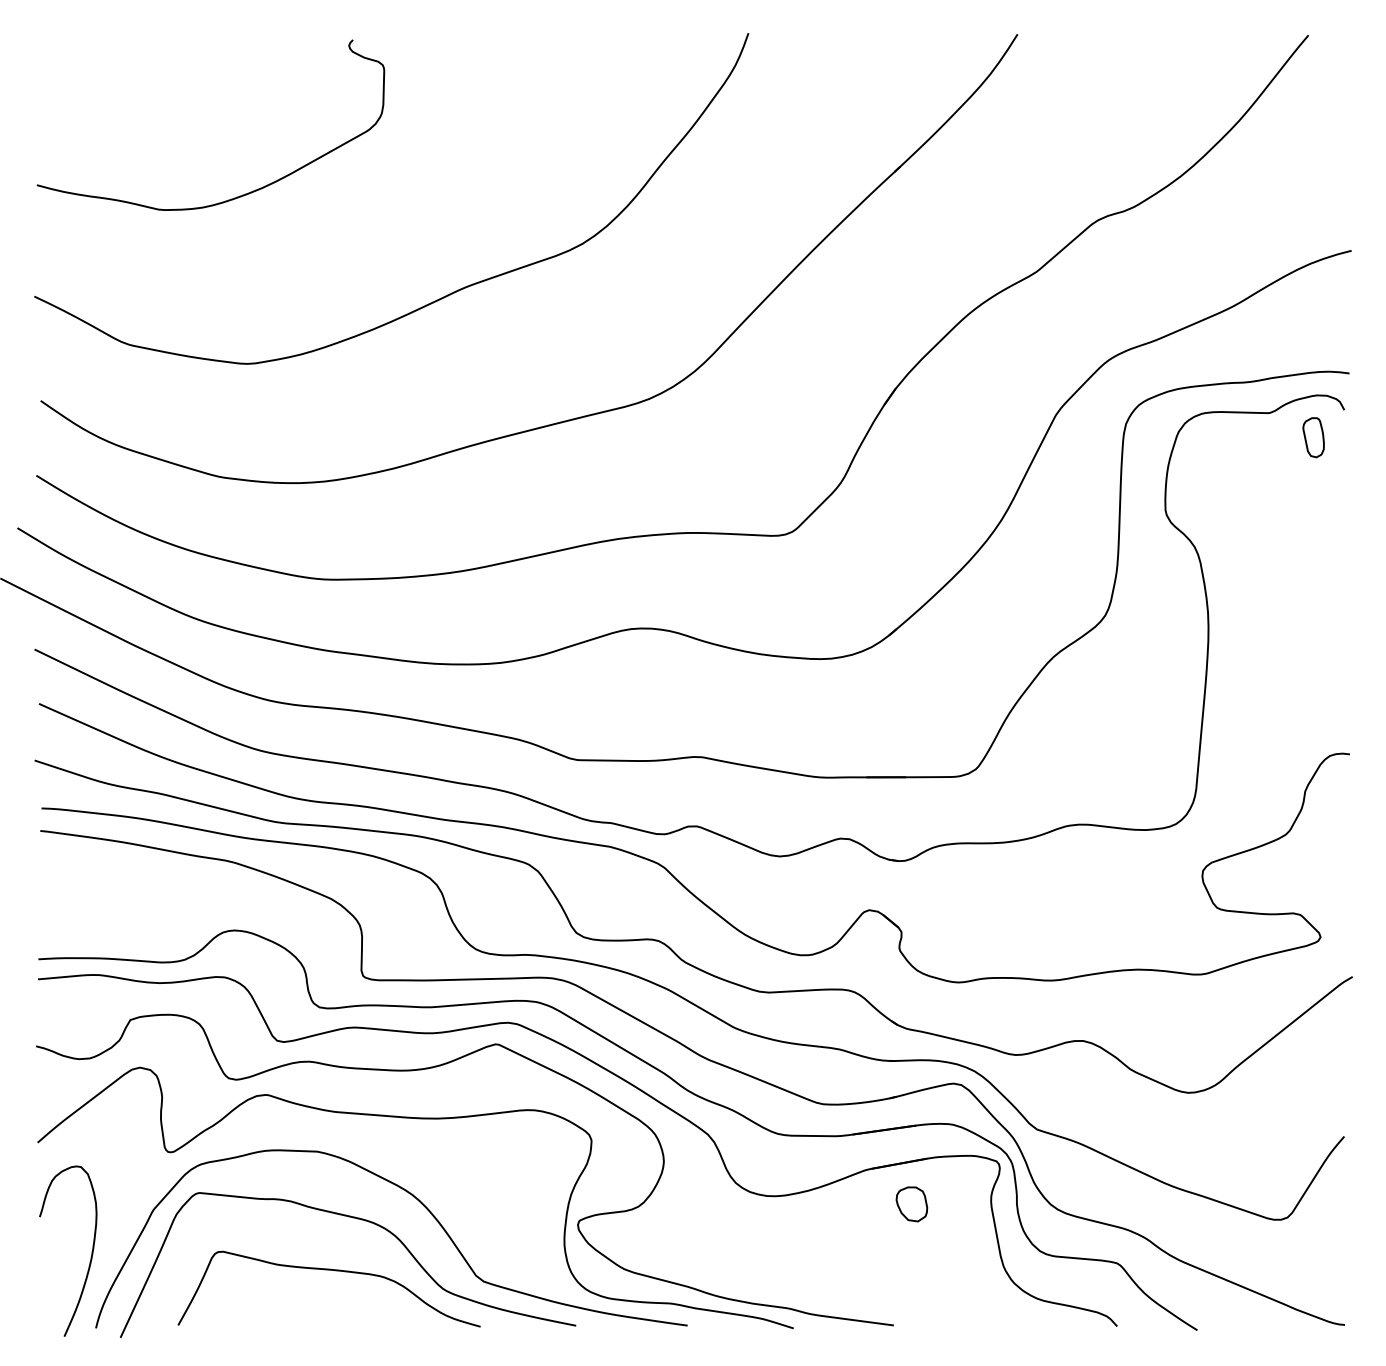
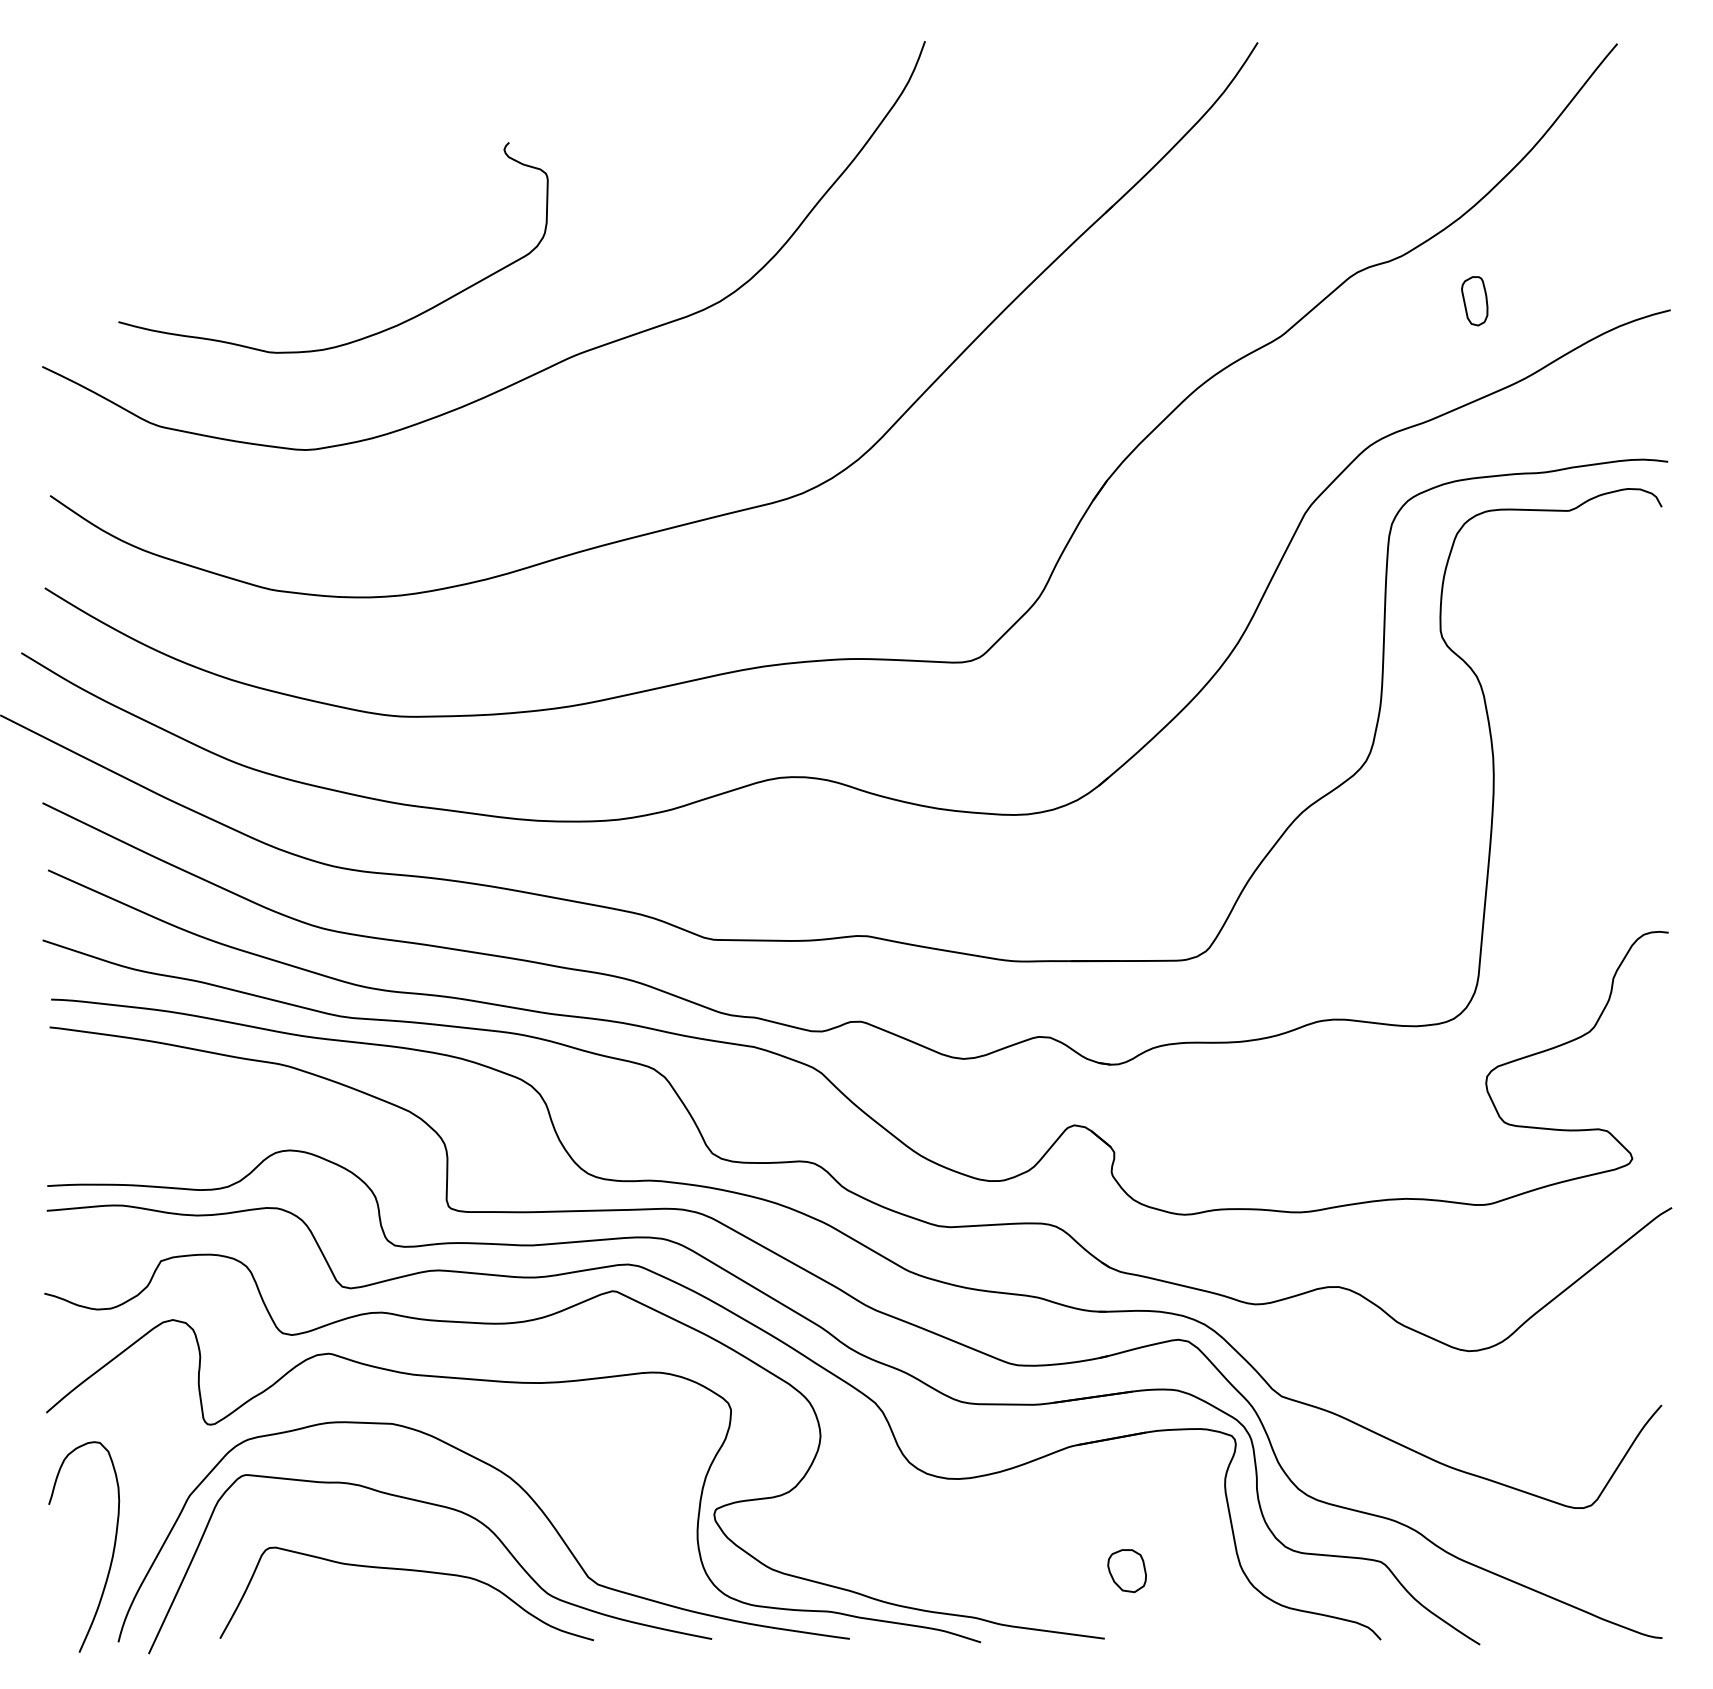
curve: (234, 197) -> (362, 337), moved
part: (1313, 437) -> (1474, 301), moved
part: (911, 1204) -> (1126, 1571), moved

